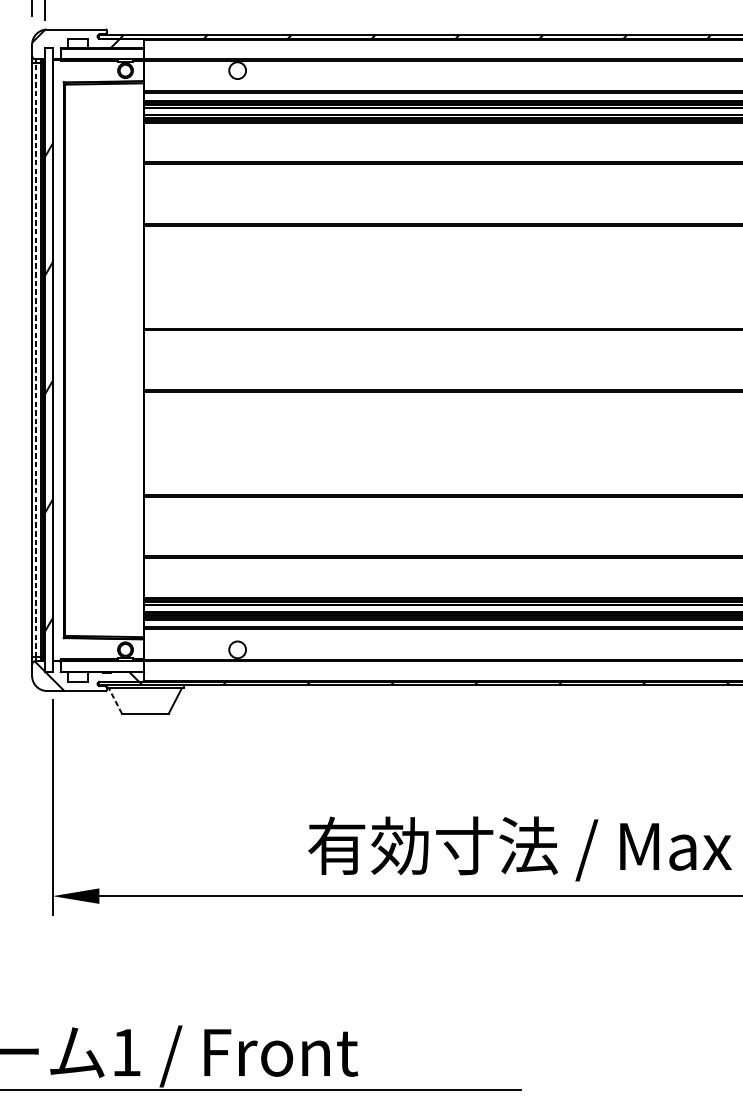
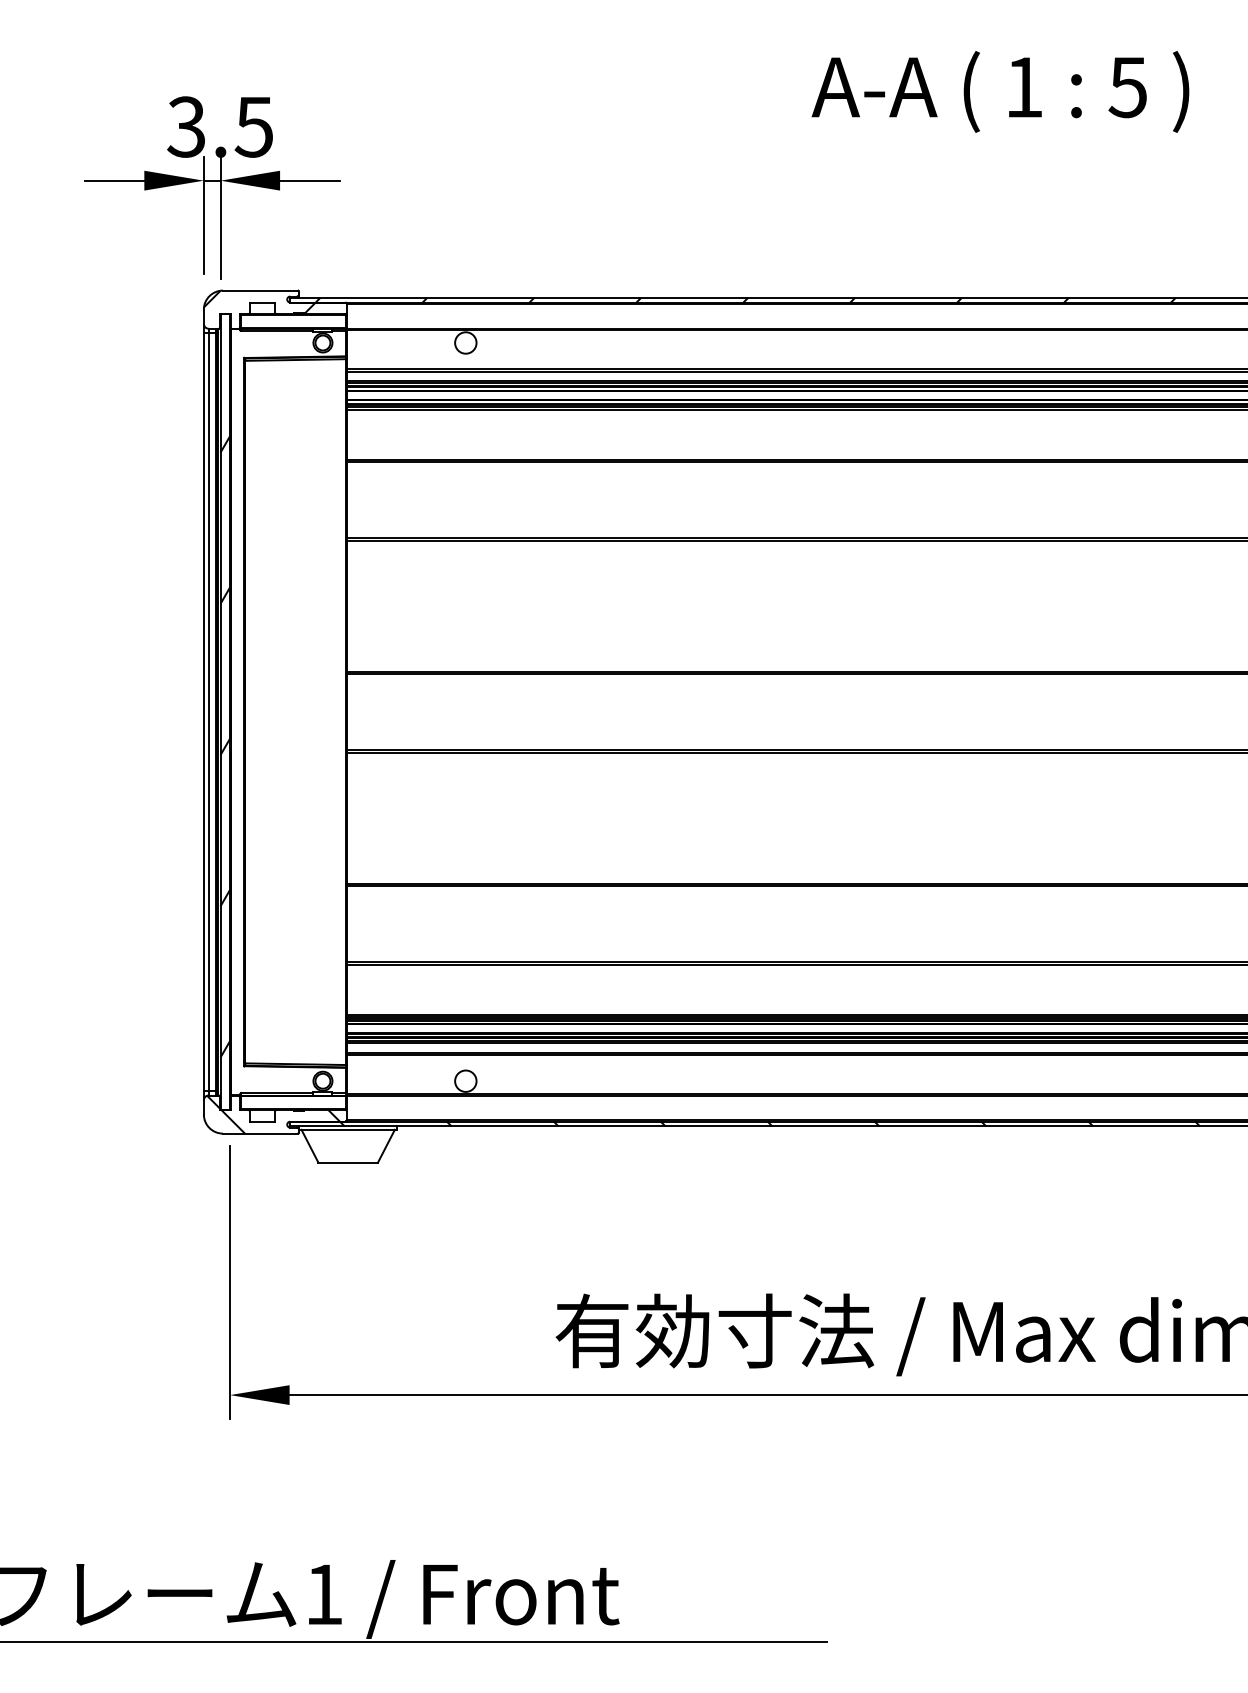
line: (35, 360) -> (208, 712), dashed -> solid
line: (114, 700) -> (309, 1145), dashed -> solid

